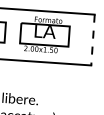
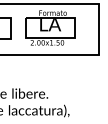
line: (92, 40) -> (98, 30), dashed -> solid

